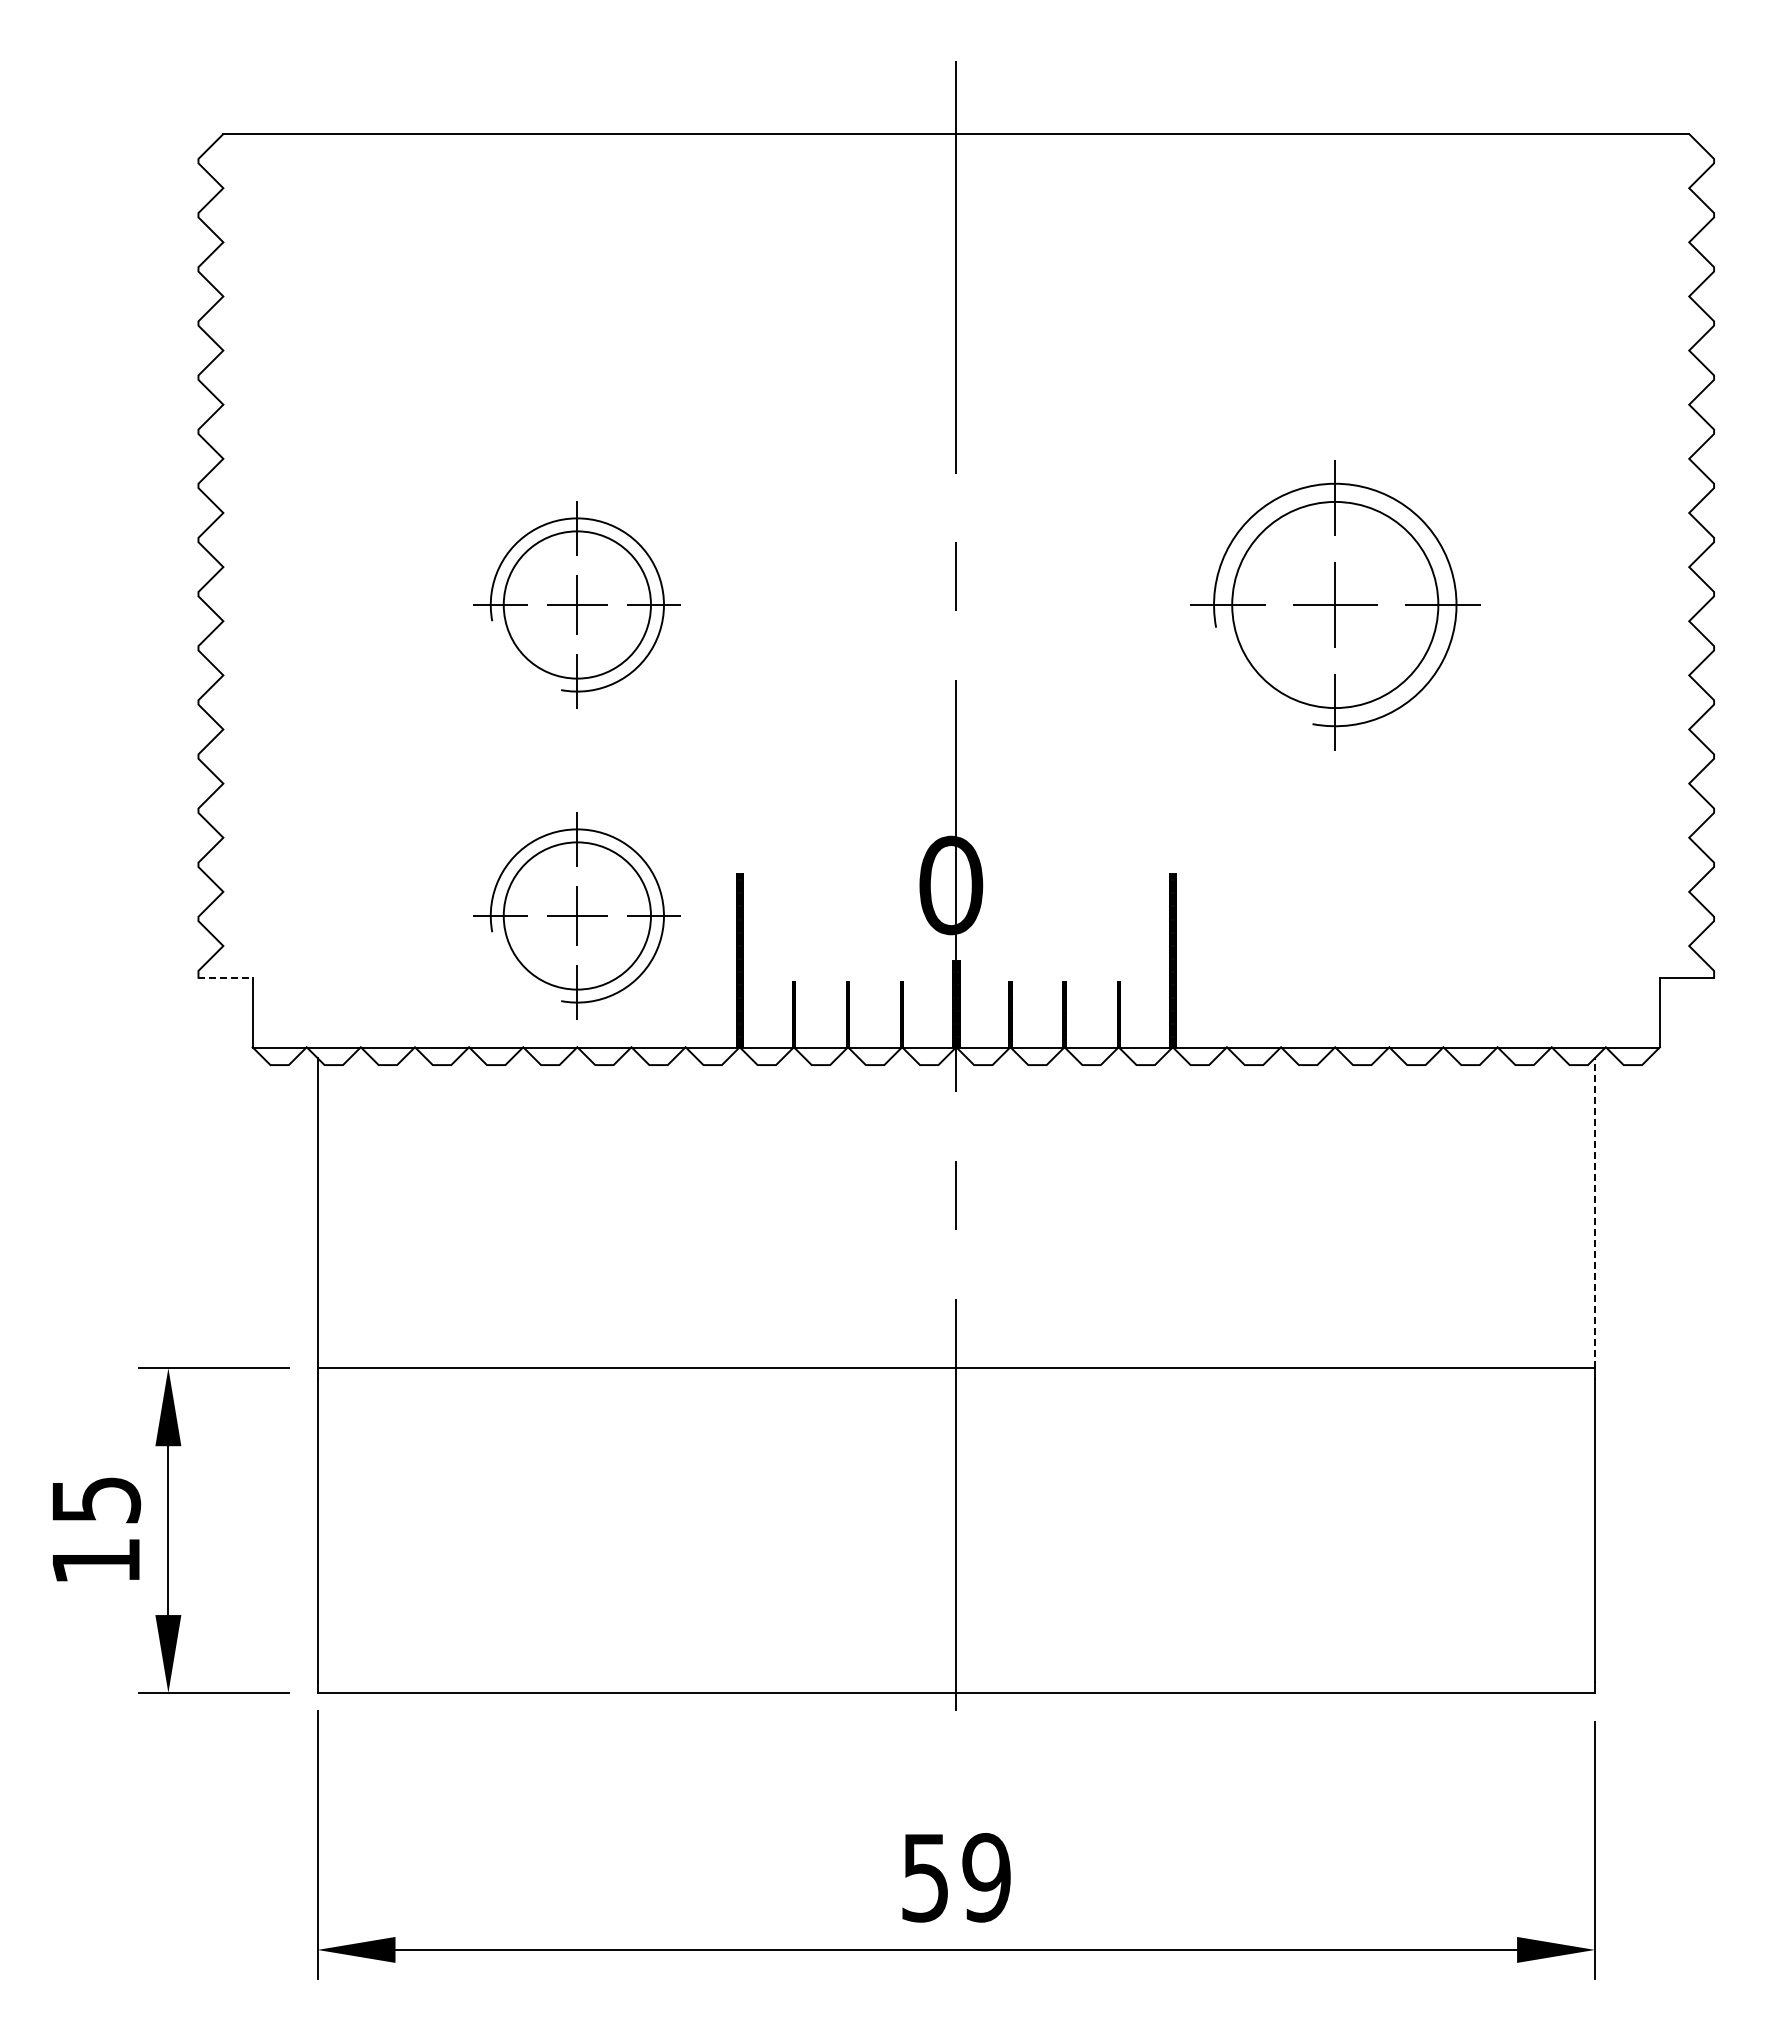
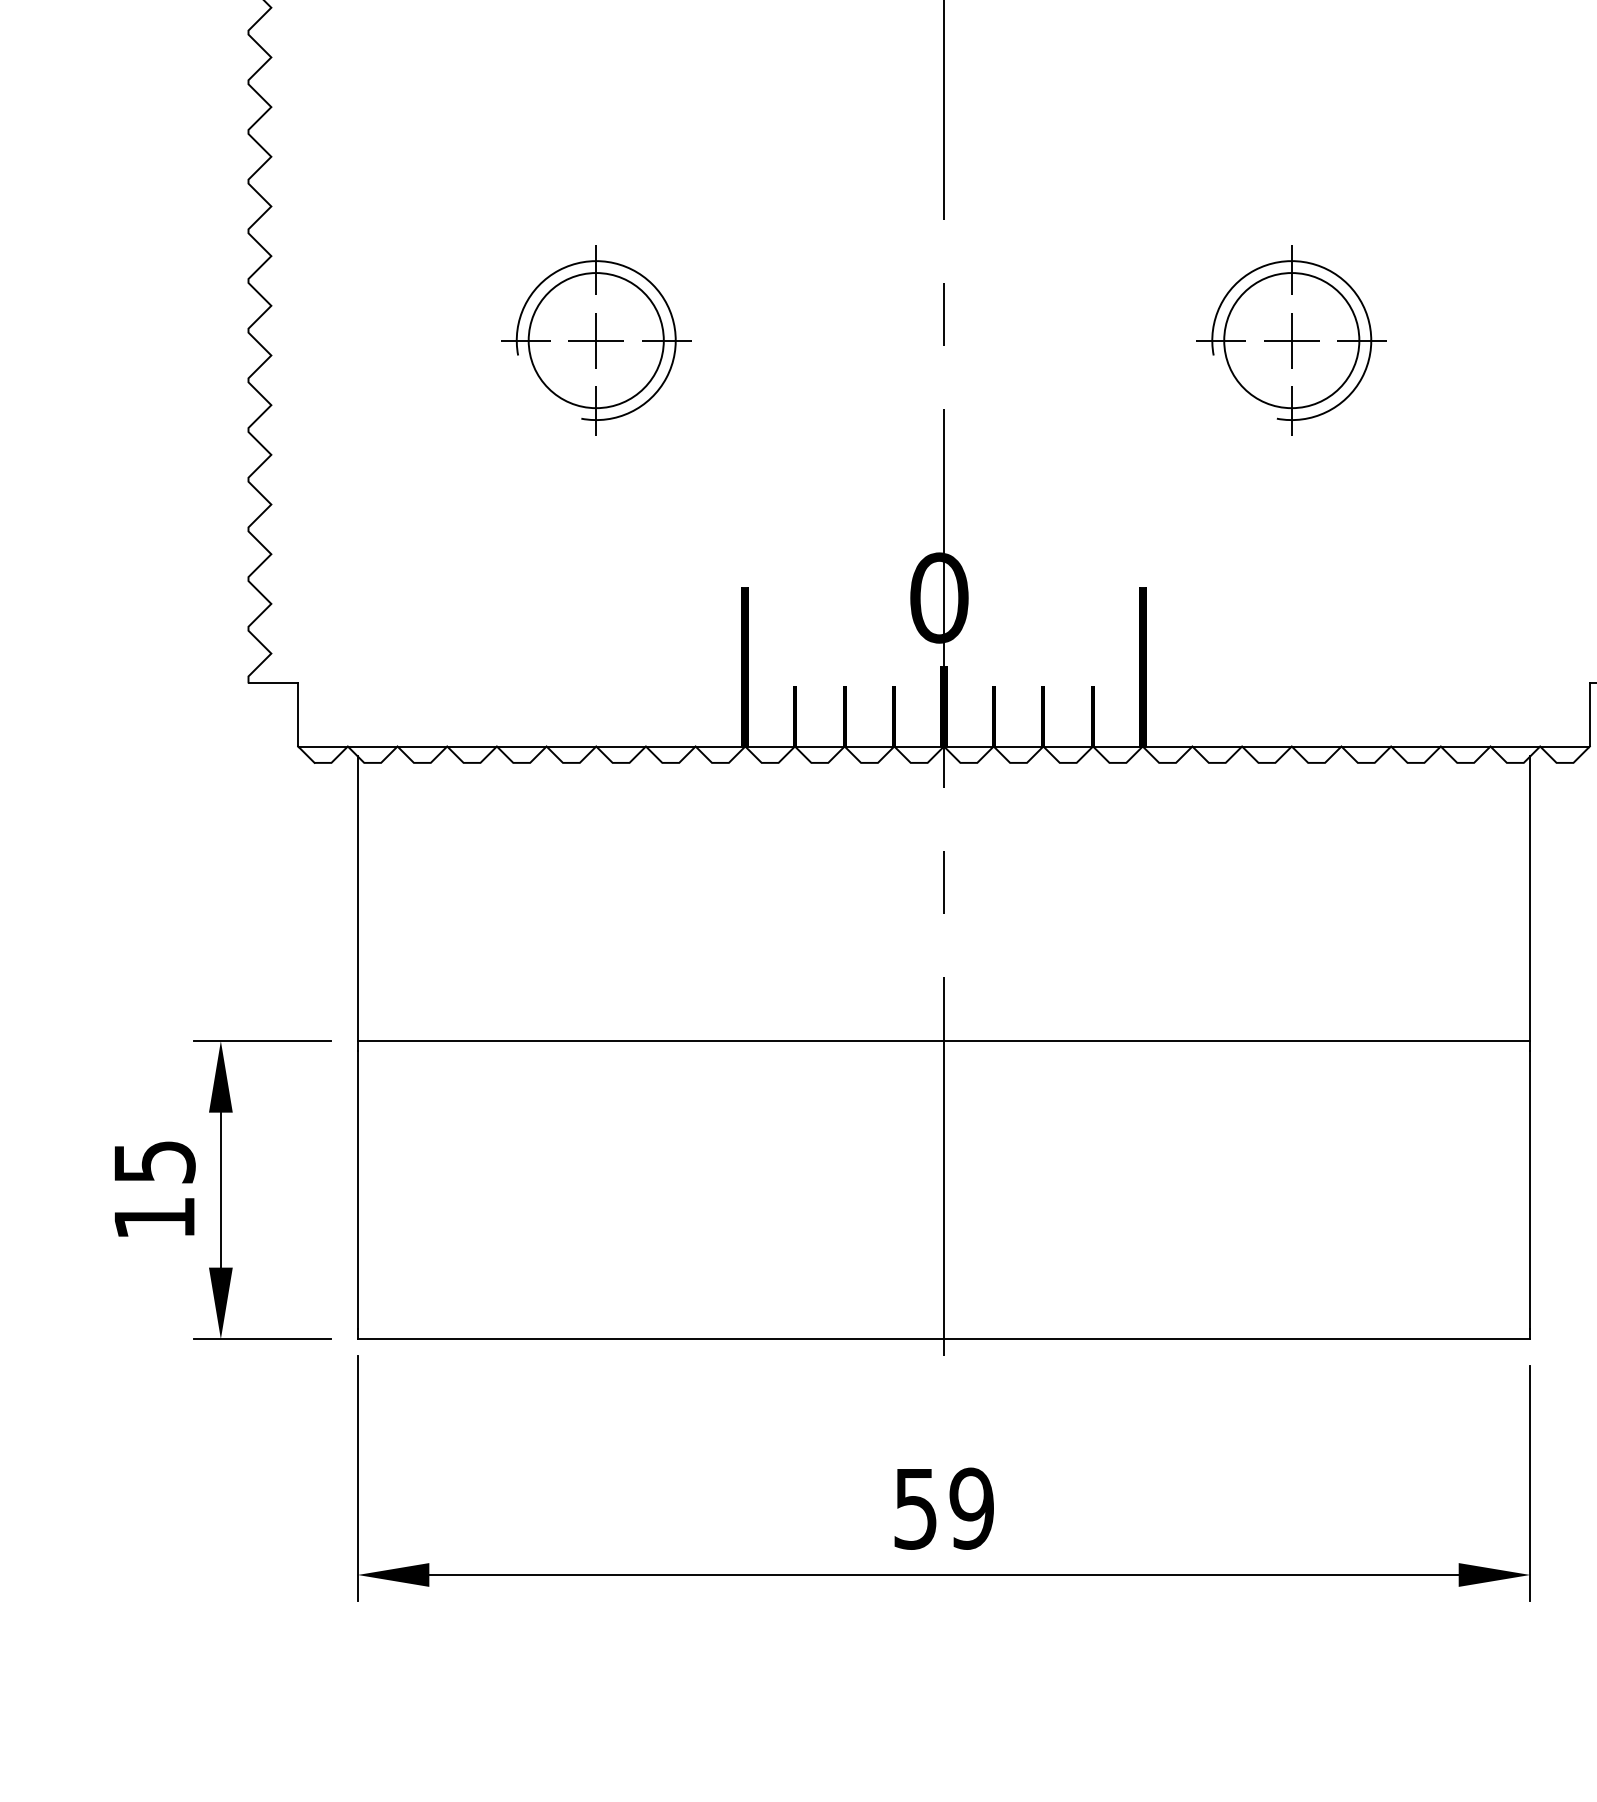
part: (1334, 604) -> (1291, 340), size x0.71
part: (576, 915) -> (595, 625), removed
line: (226, 978) -> (274, 683), dashed -> solid
line: (1595, 1212) -> (1530, 898), dashed -> solid

